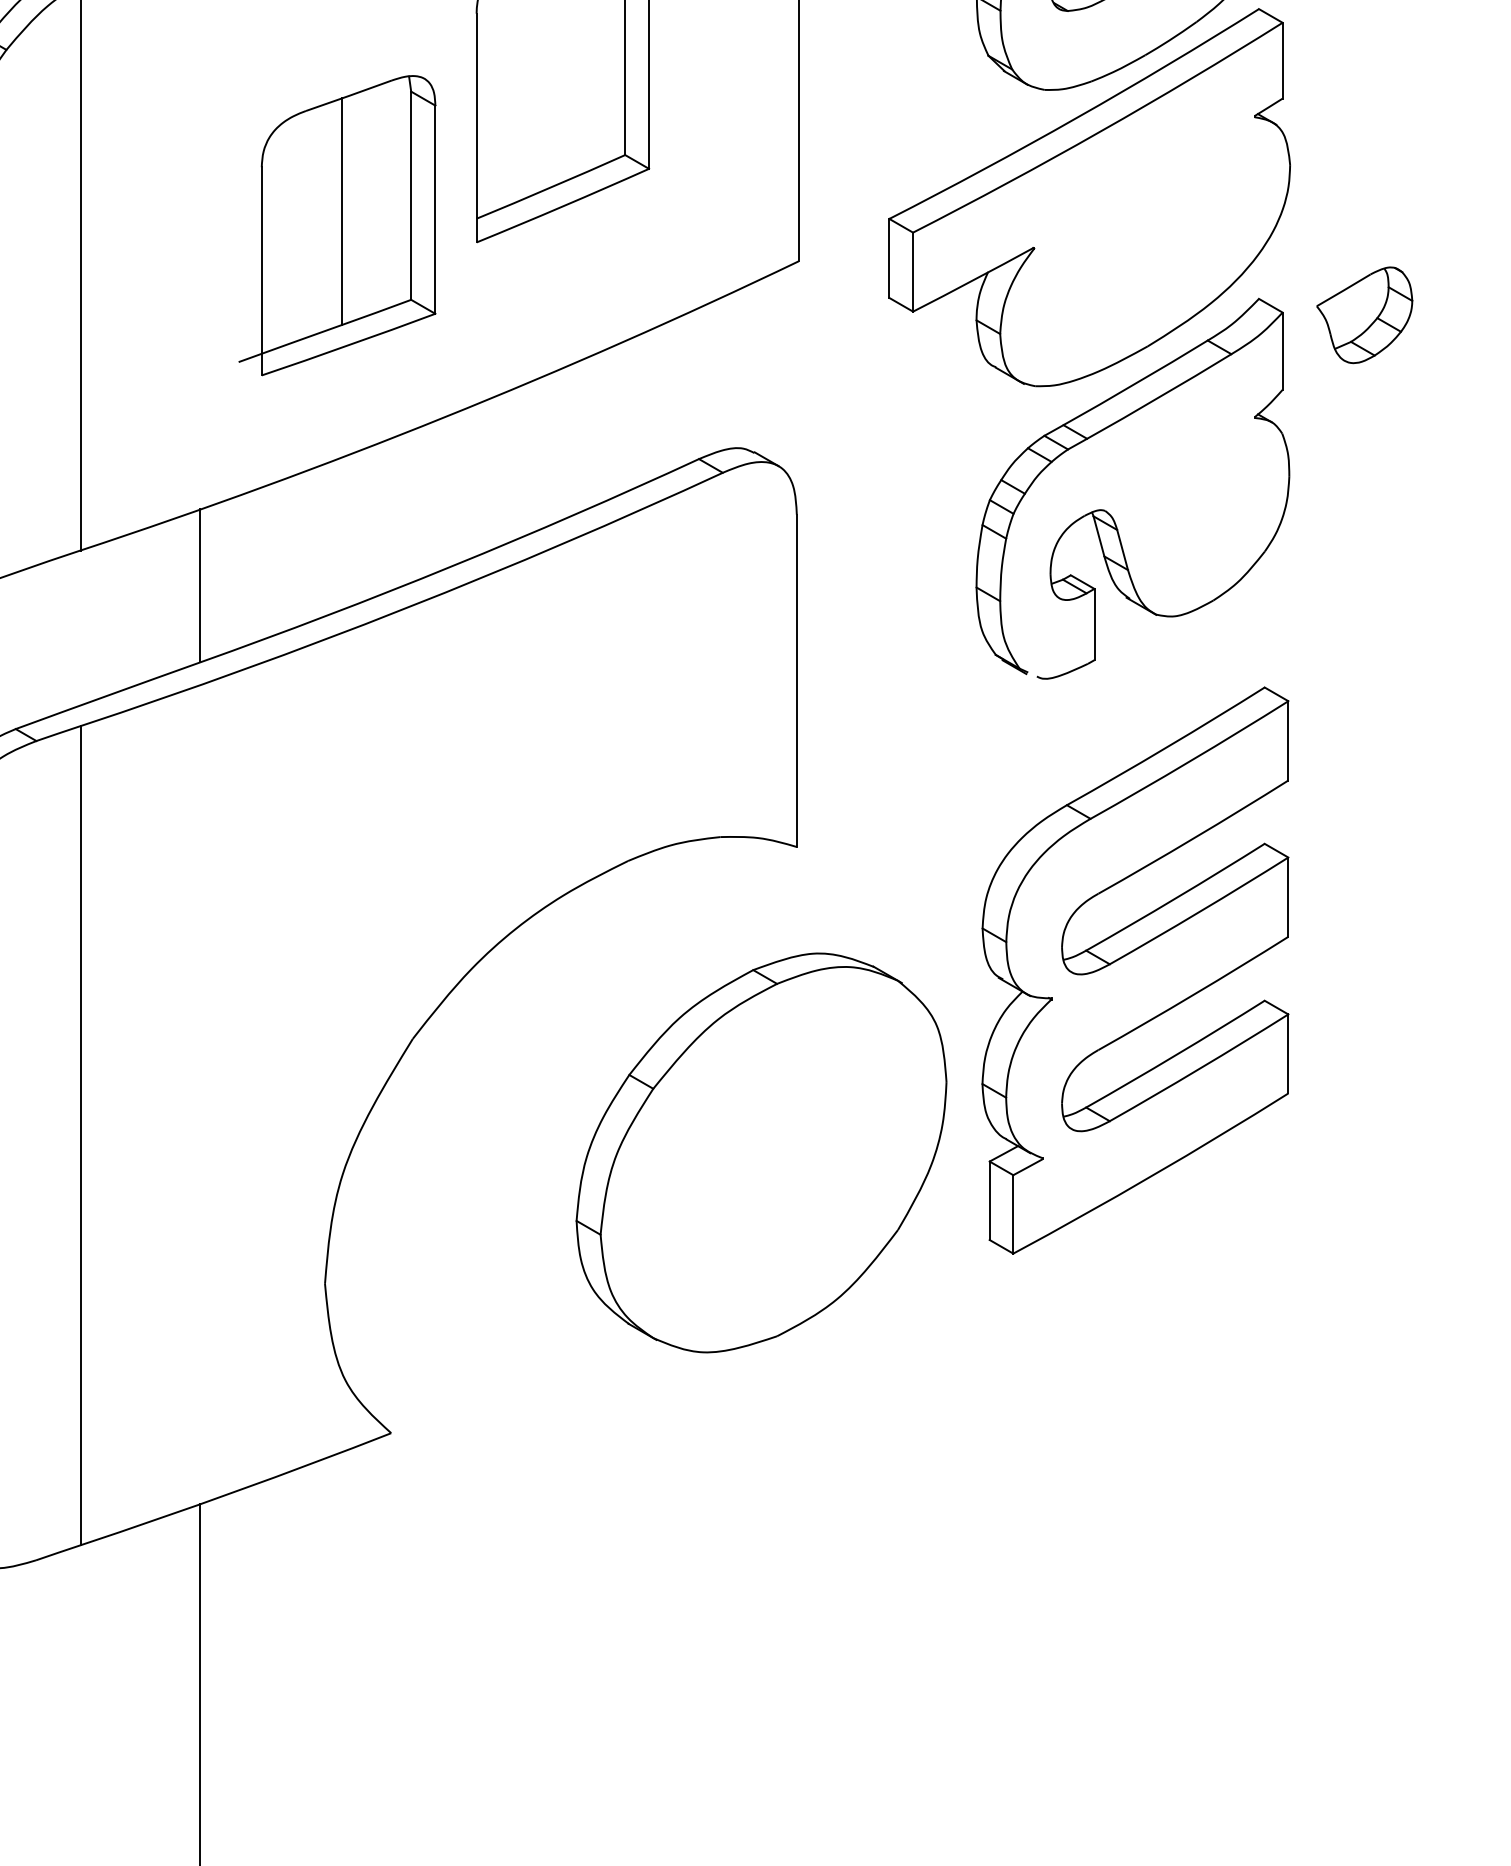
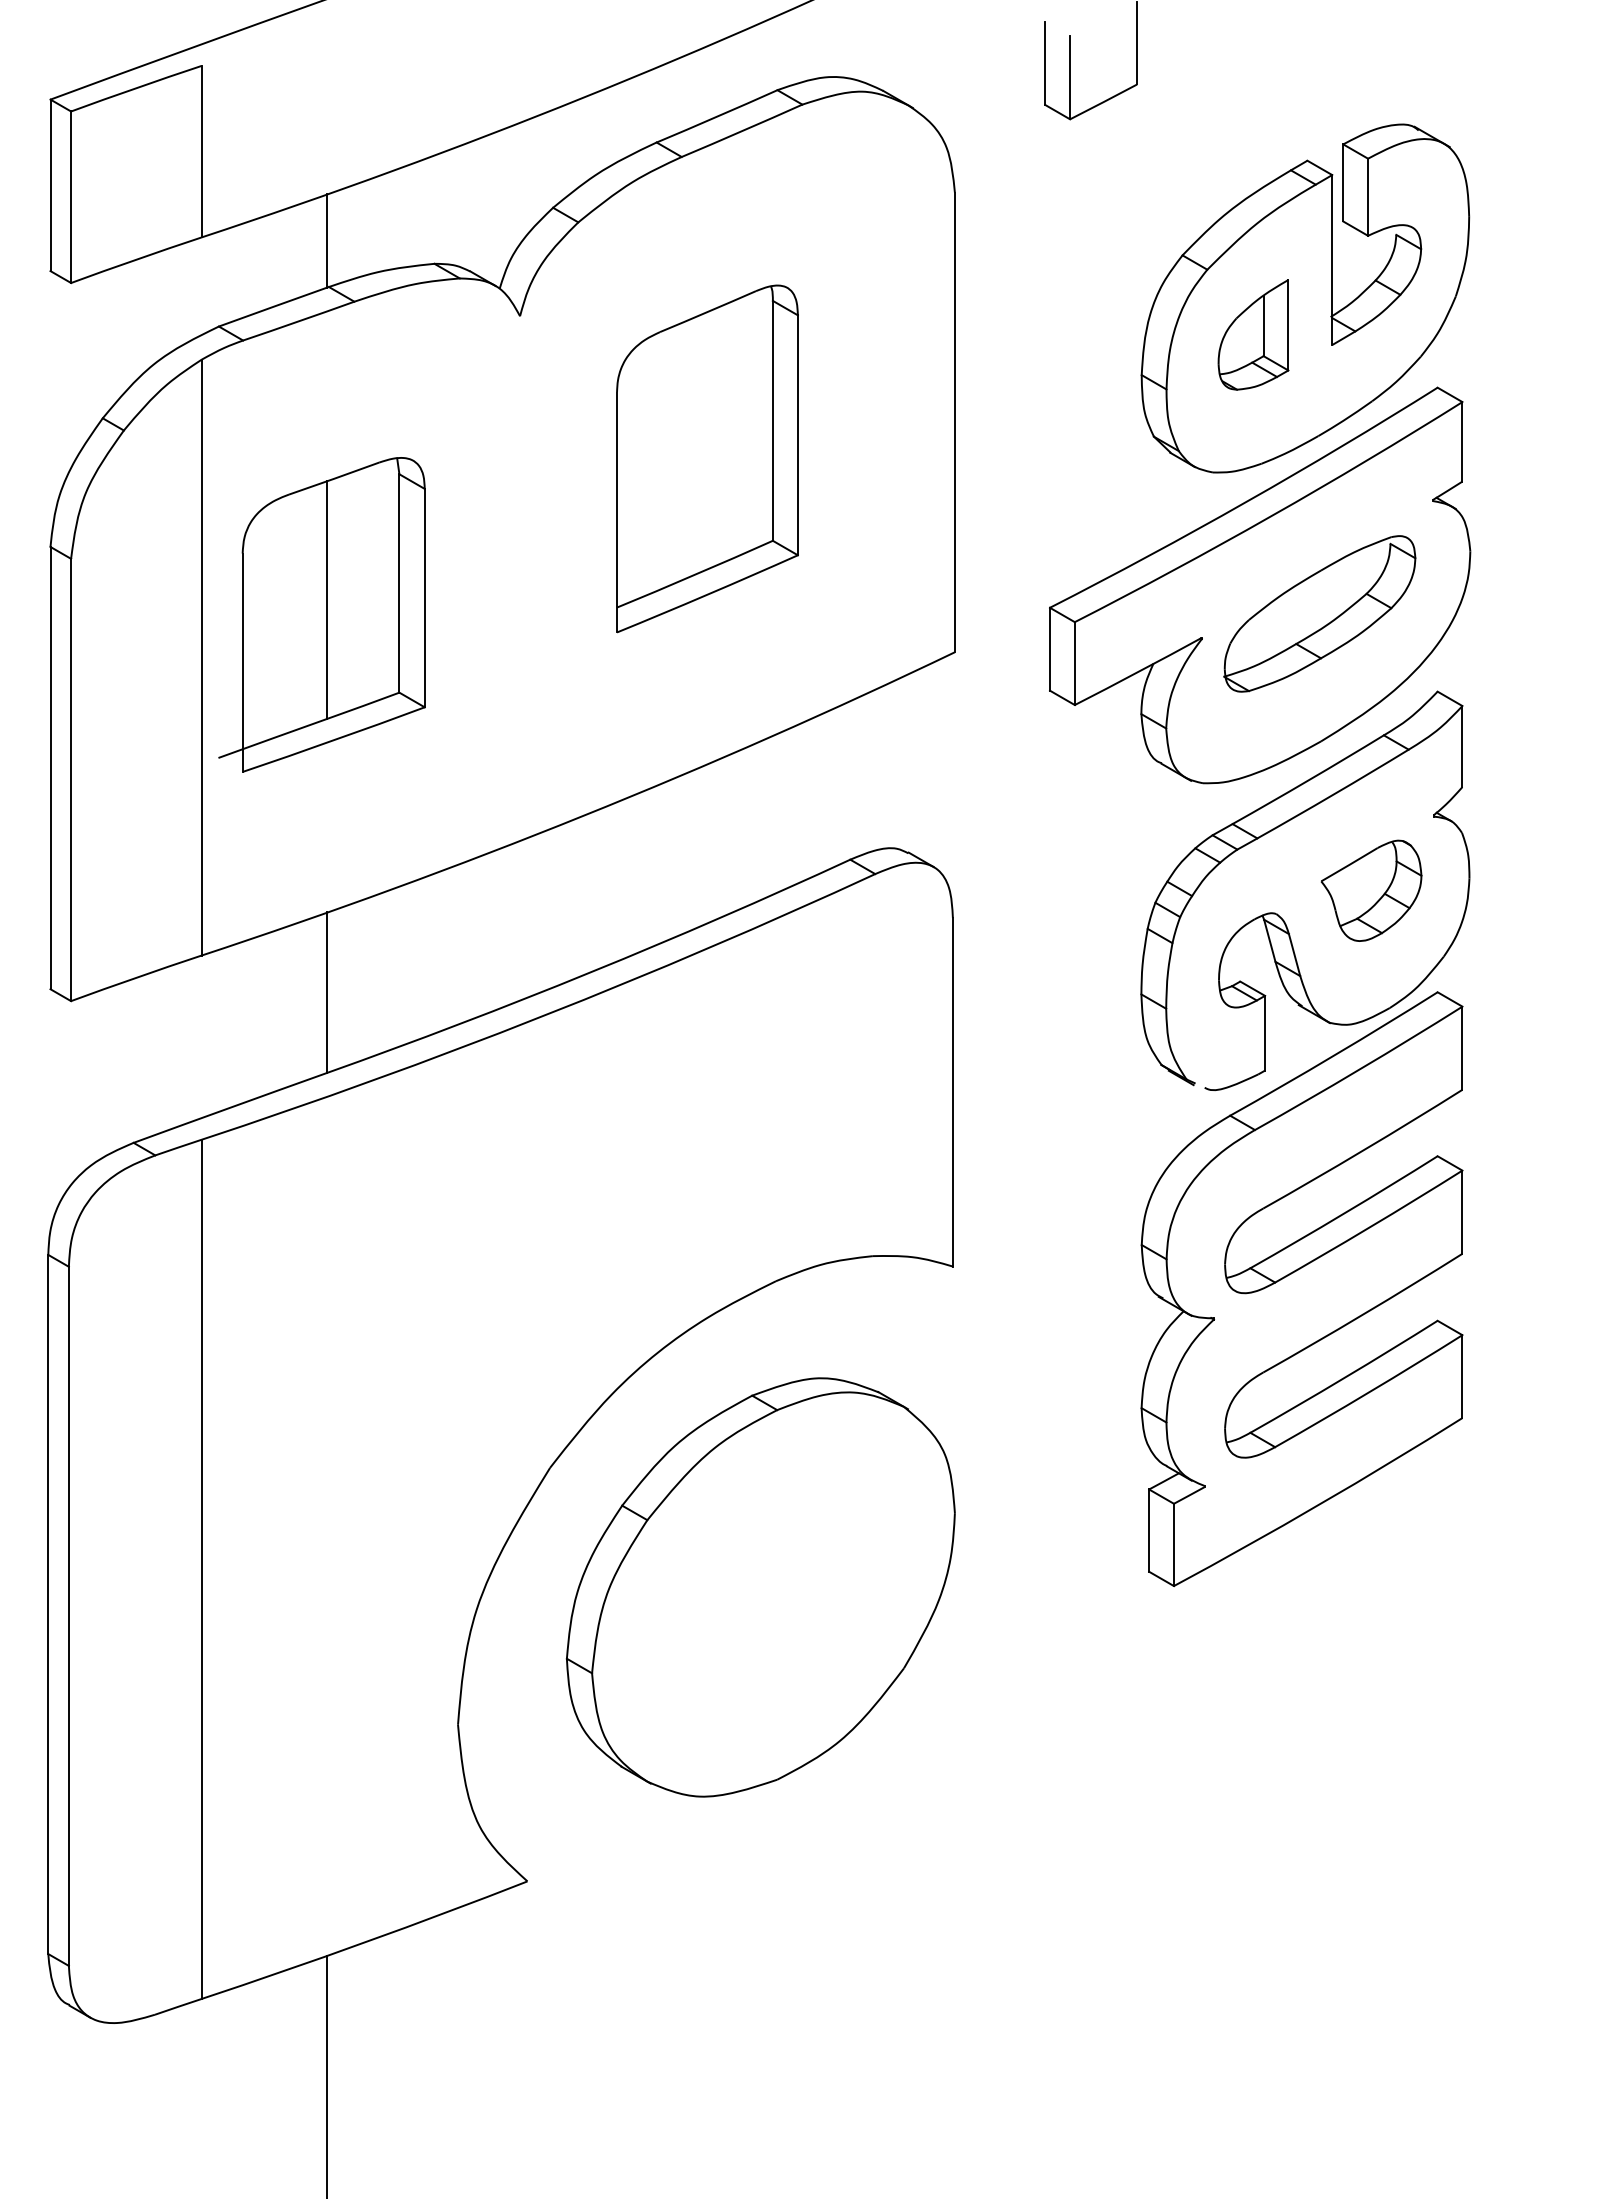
part: (1146, 224) -> (1319, 613), added
part: (336, 225) -> (321, 614), moved
part: (1364, 314) -> (1371, 890), moved
part: (1134, 970) -> (1301, 1289), moved
part: (761, 1152) -> (760, 1587), moved

